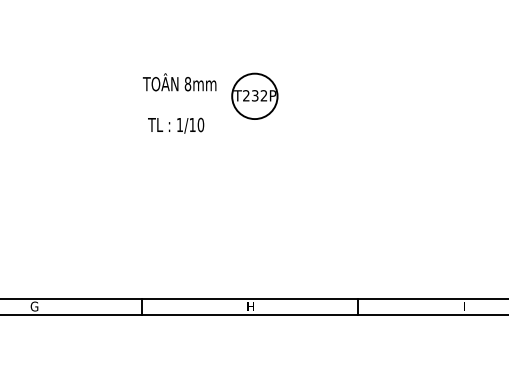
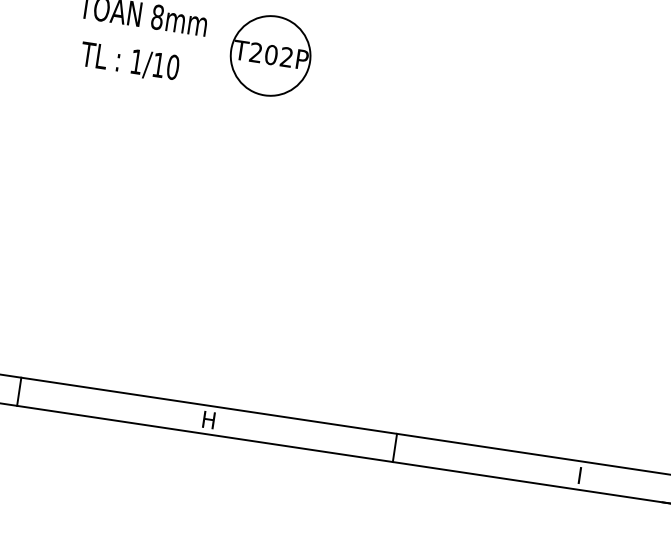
text: (254, 95) -> (270, 54), T232P -> T202P
text: (176, 125) -> (130, 61), moved

